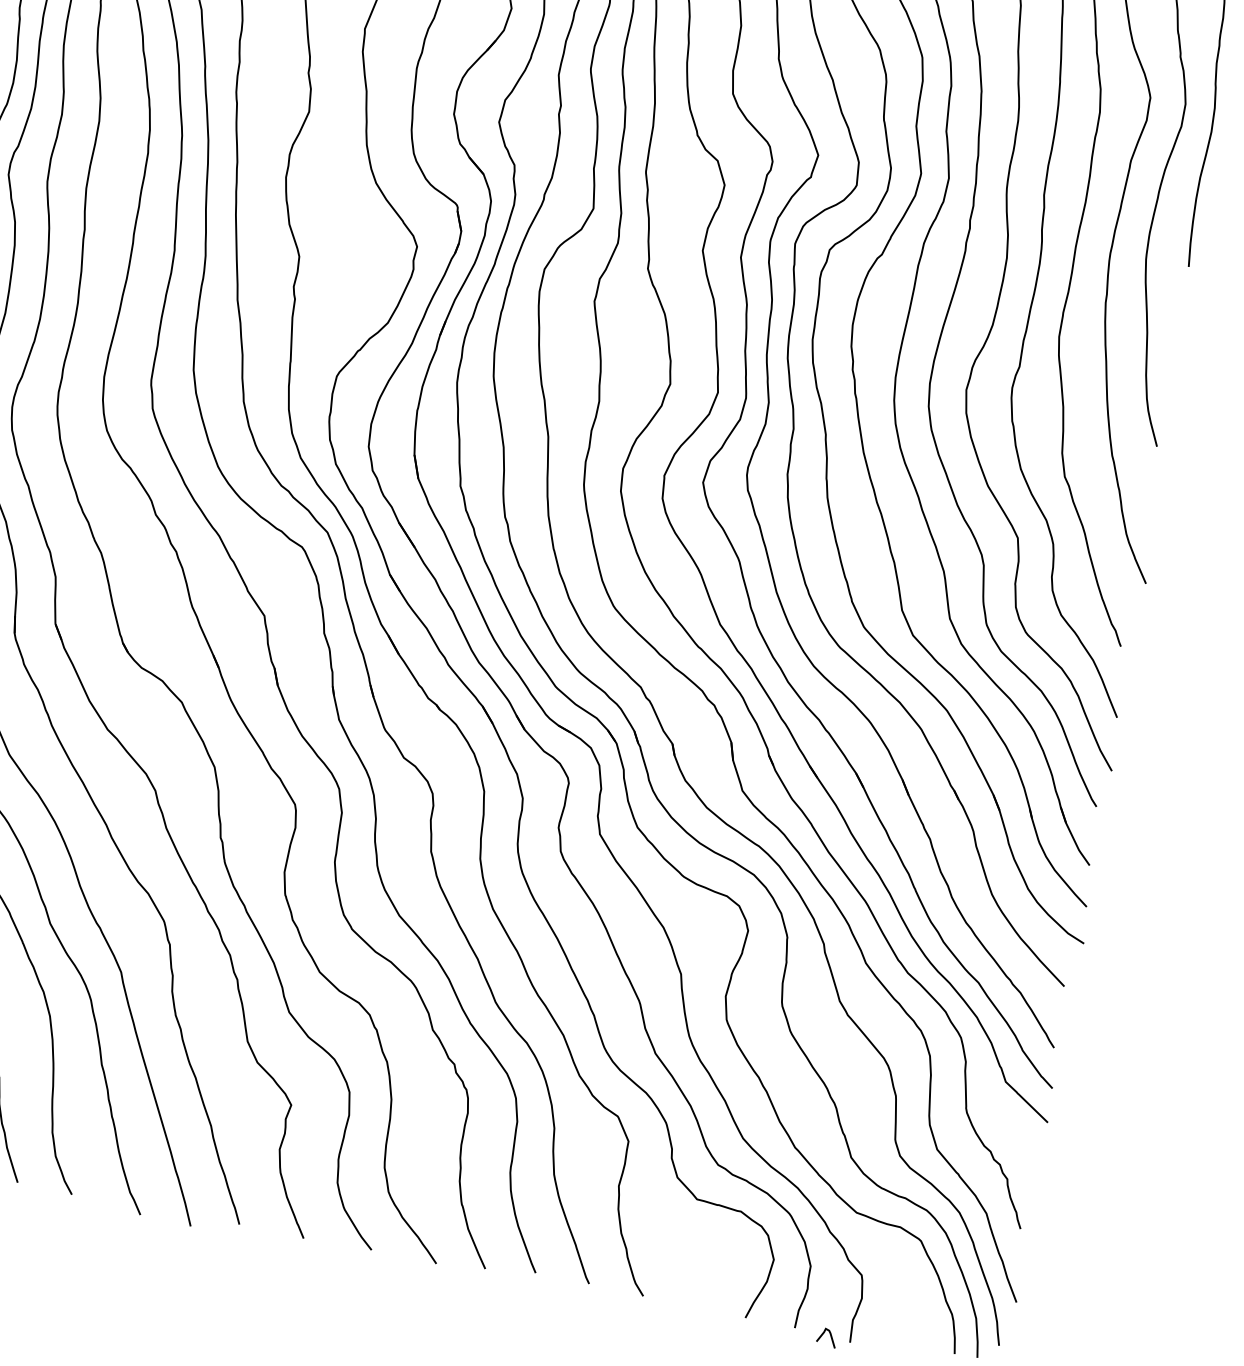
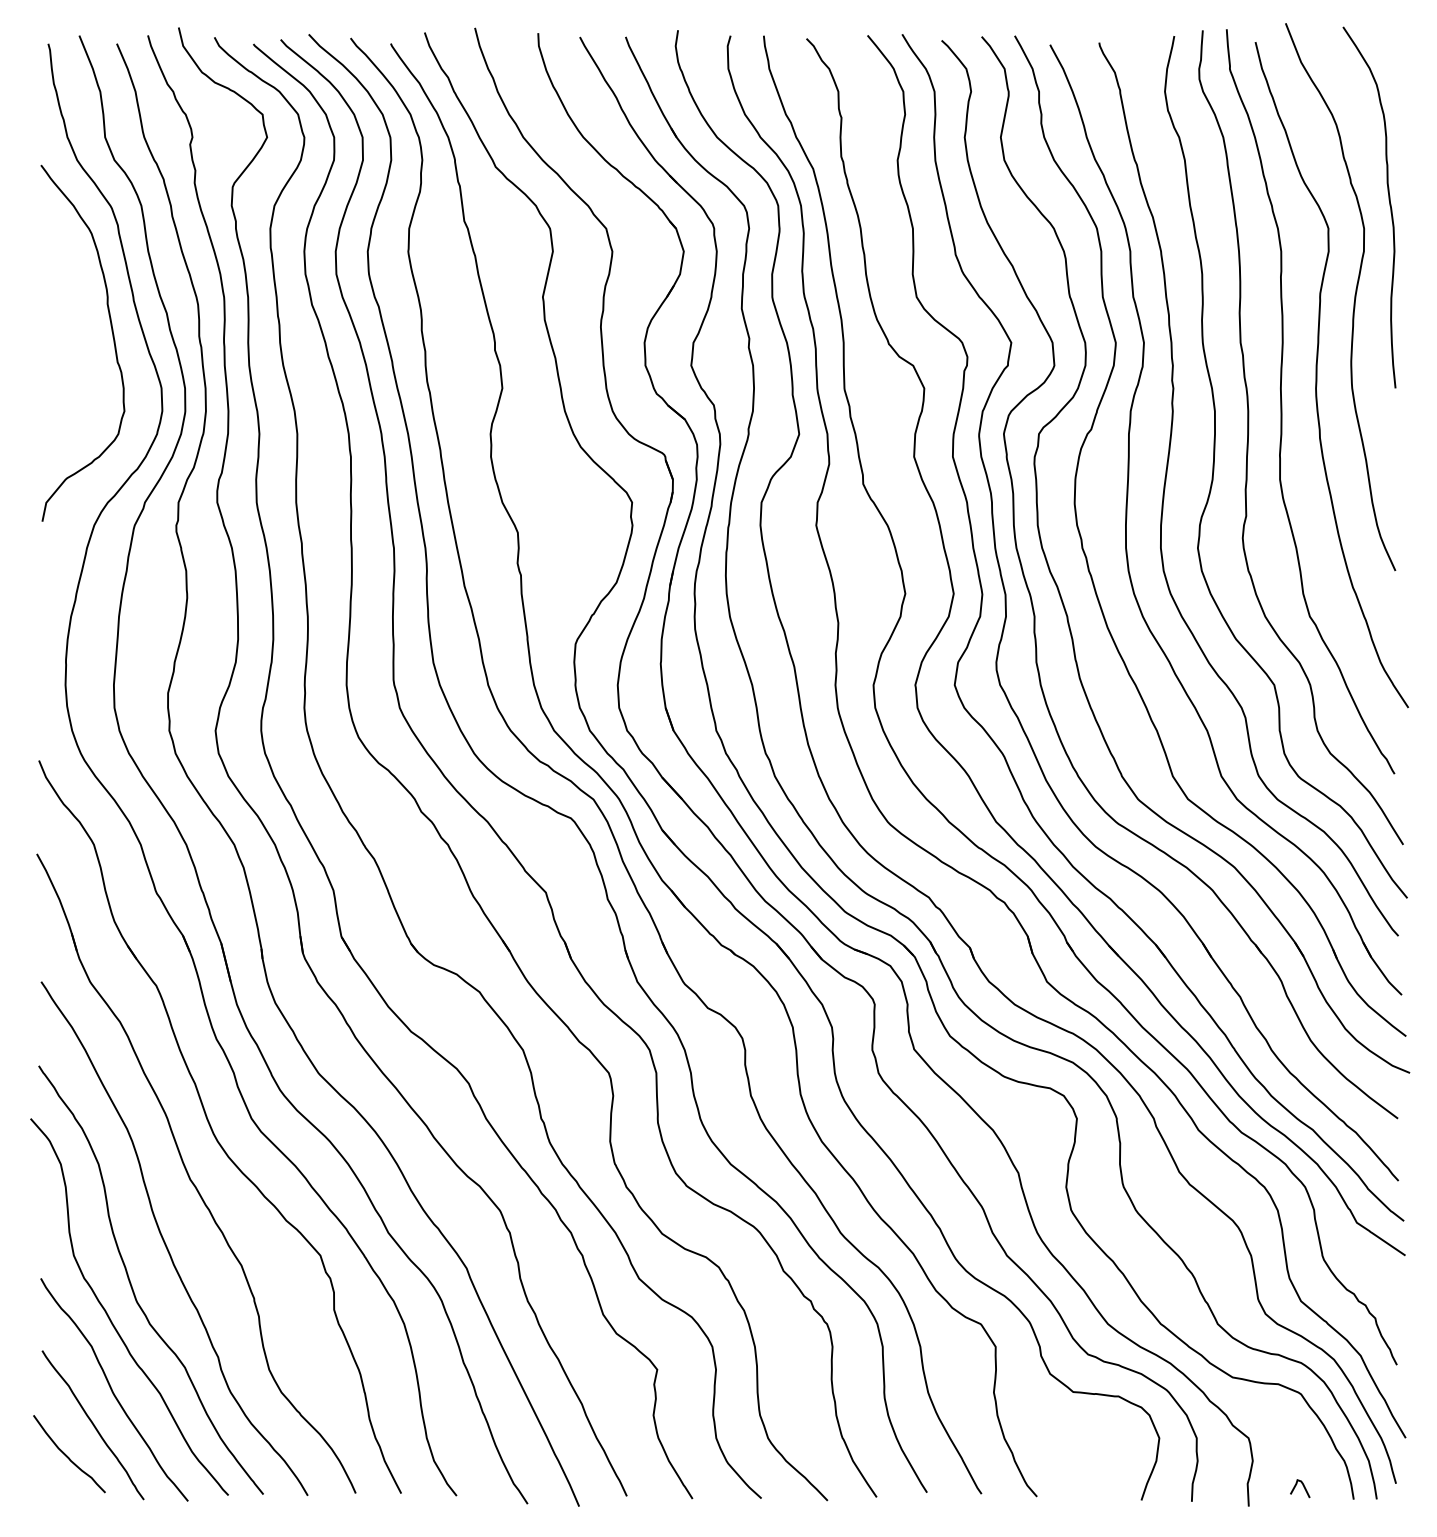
curve: (830, 1337) -> (1303, 1487), moved

